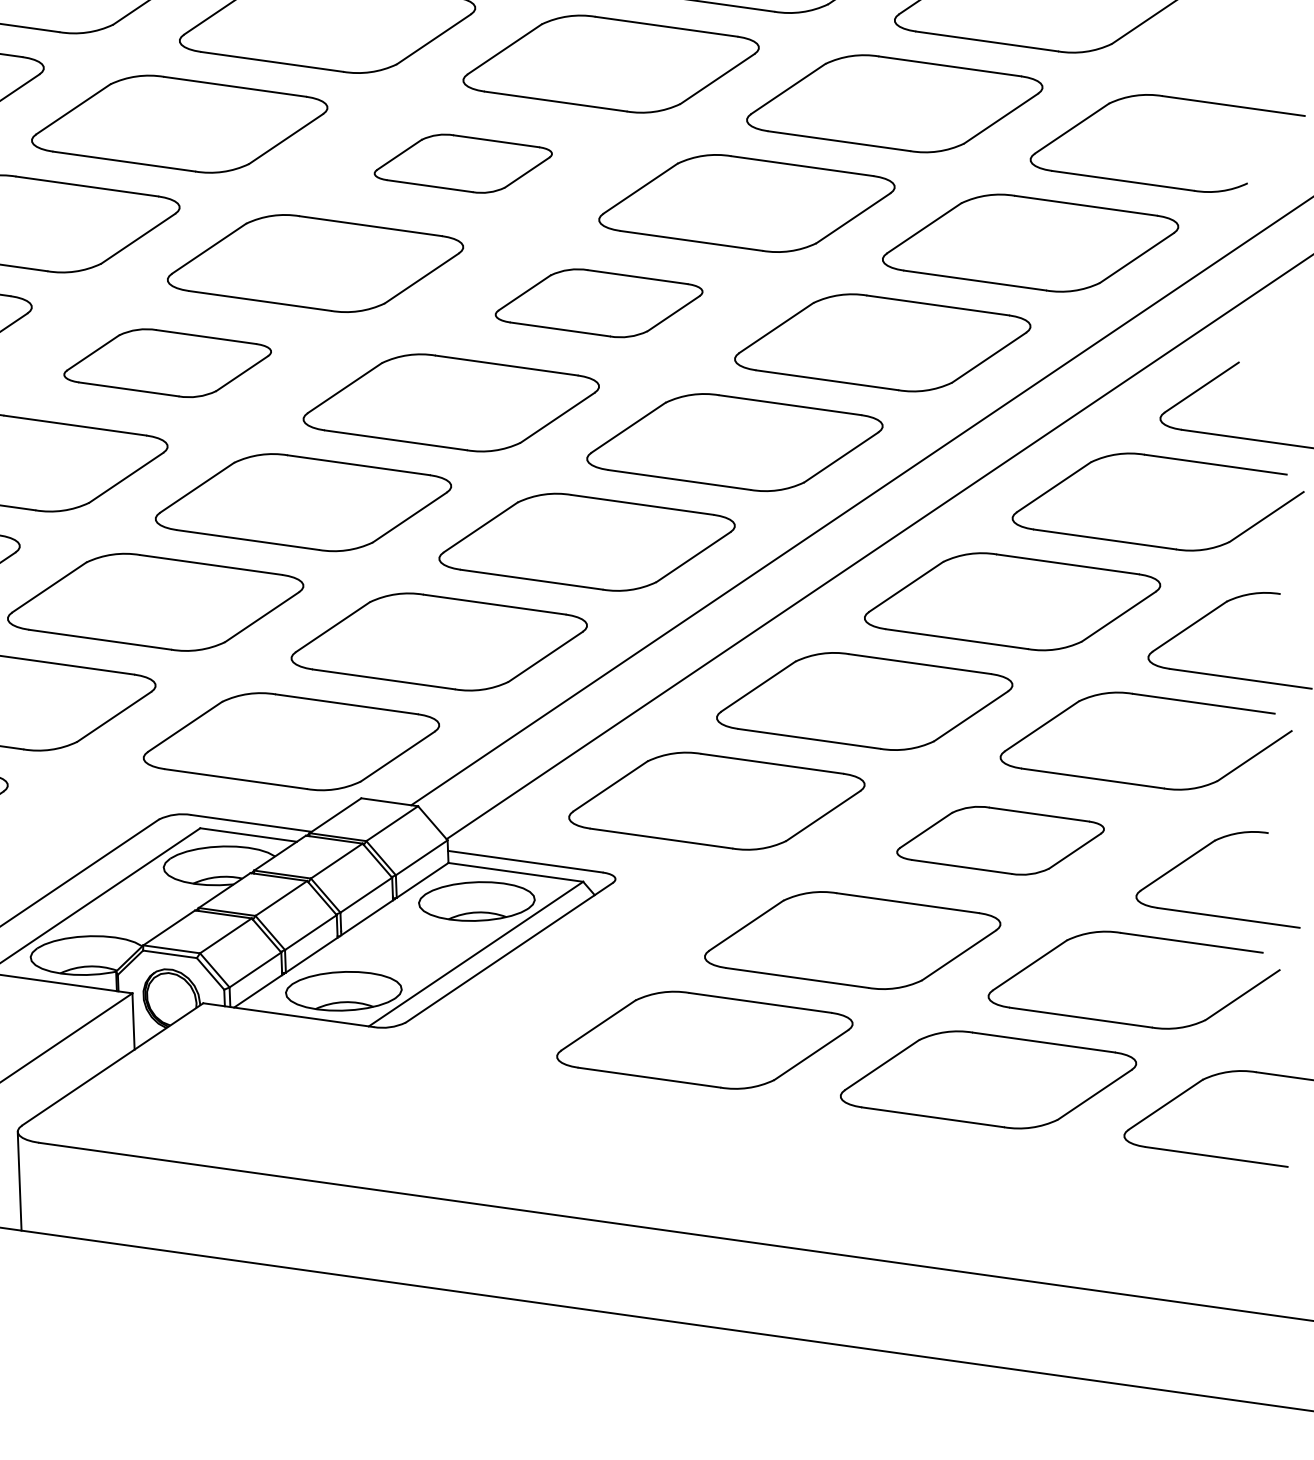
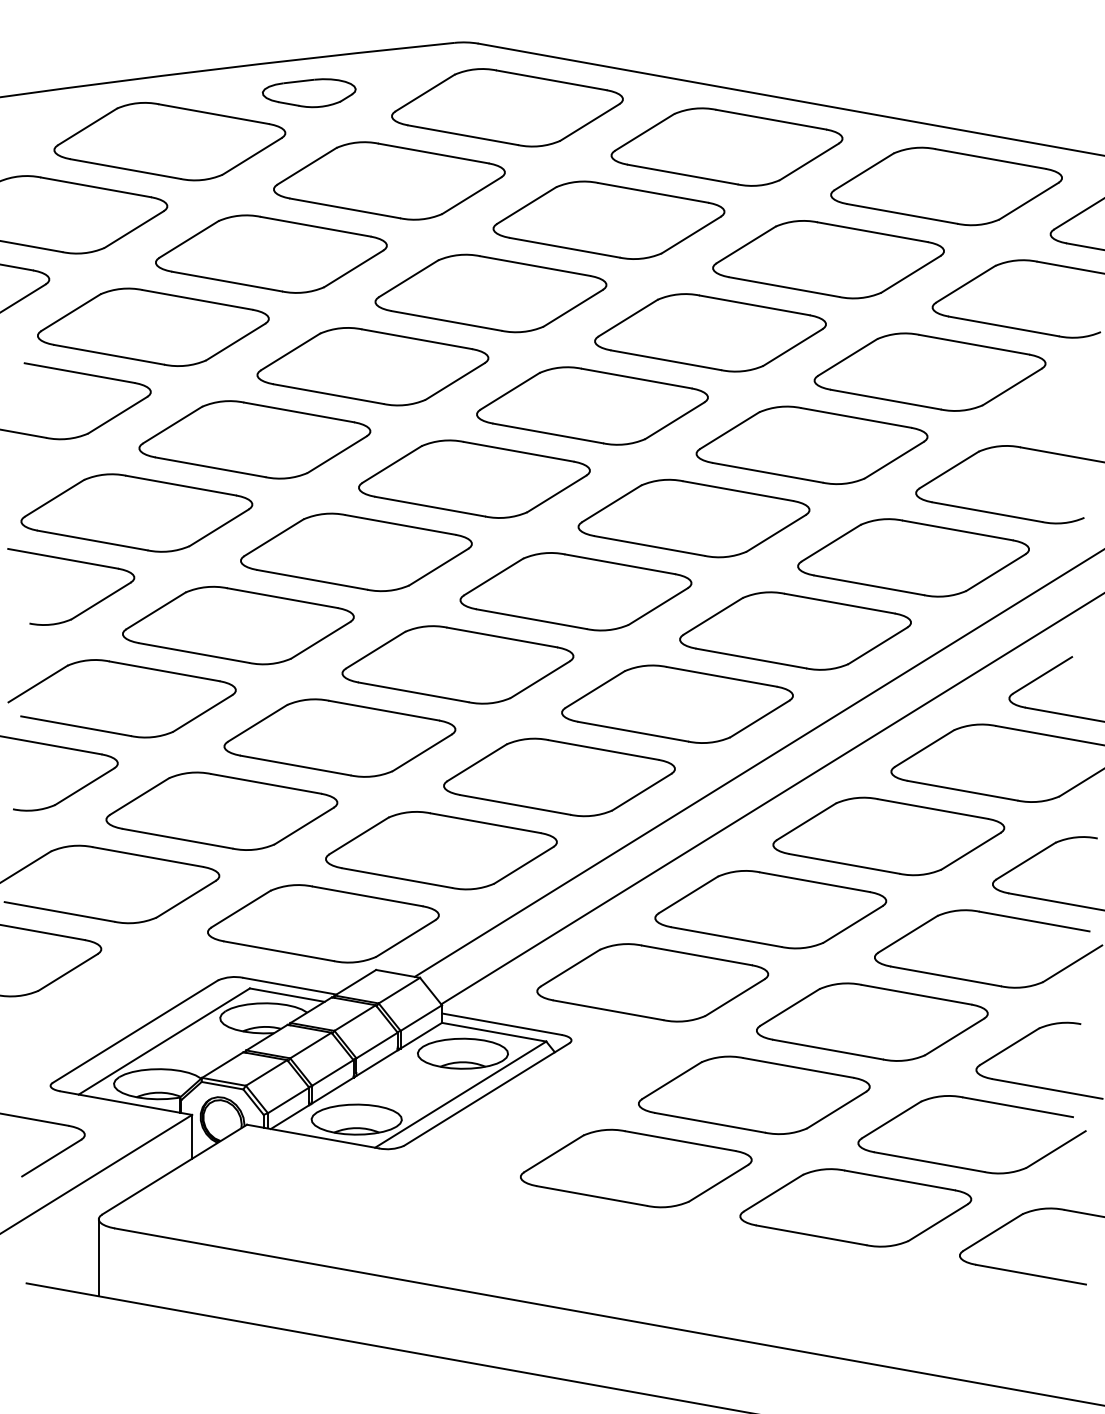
part: (463, 162) -> (474, 478), size x1.67
part: (598, 302) -> (575, 591), size x1.43
part: (167, 363) -> (238, 625), size x1.43
part: (1000, 839) -> (872, 1021), size x1.43

